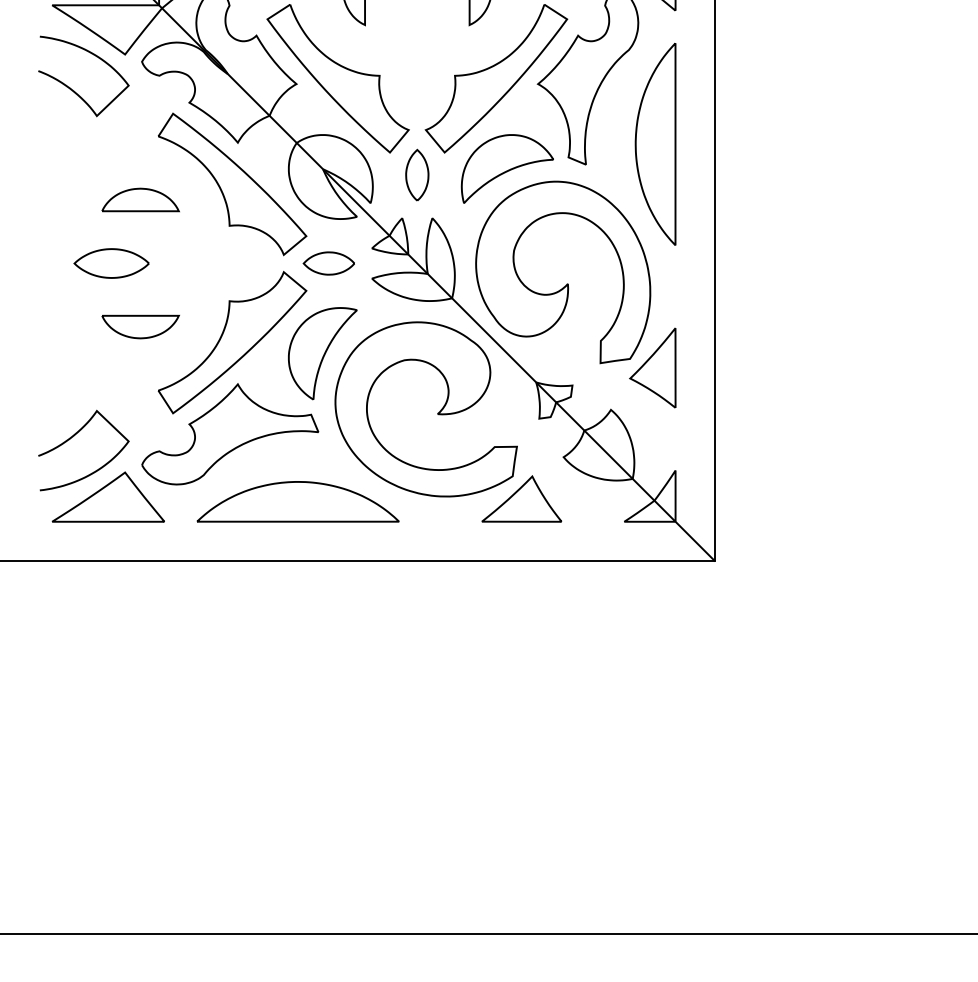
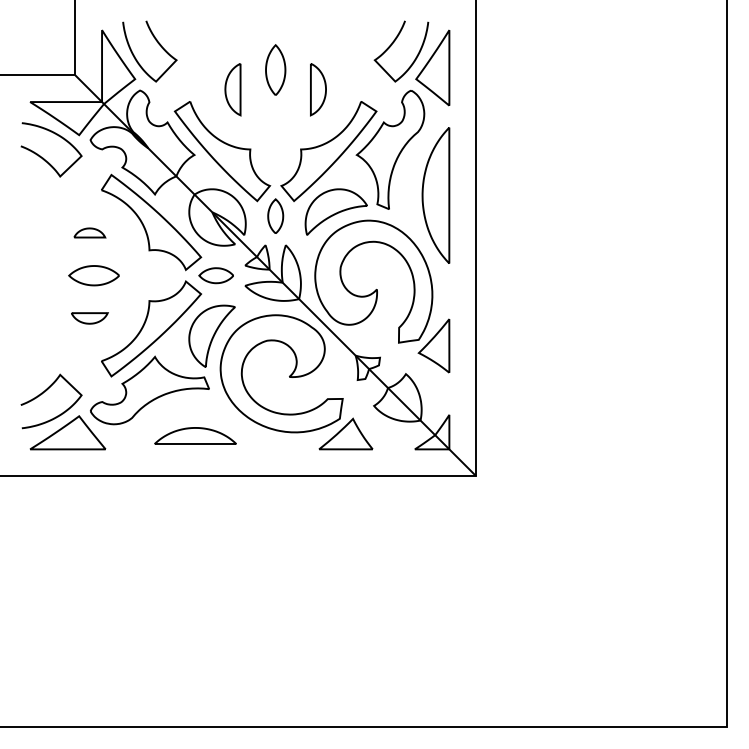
part: (140, 199) -> (89, 232), size x0.6
part: (110, 263) -> (93, 275), moved
part: (140, 327) -> (89, 318), size x0.7
part: (298, 501) -> (195, 435), size x0.6

